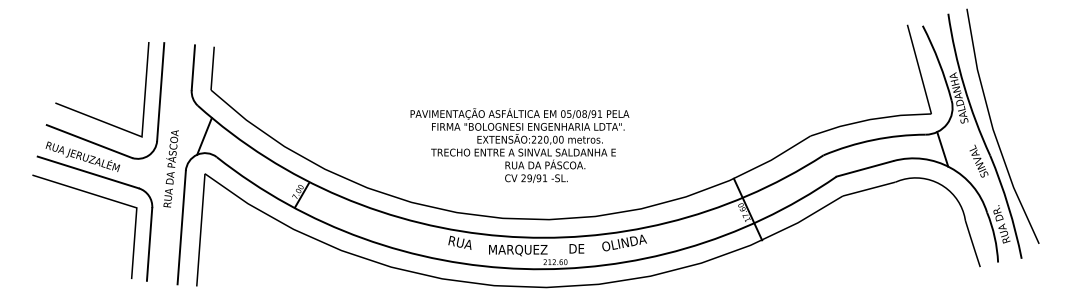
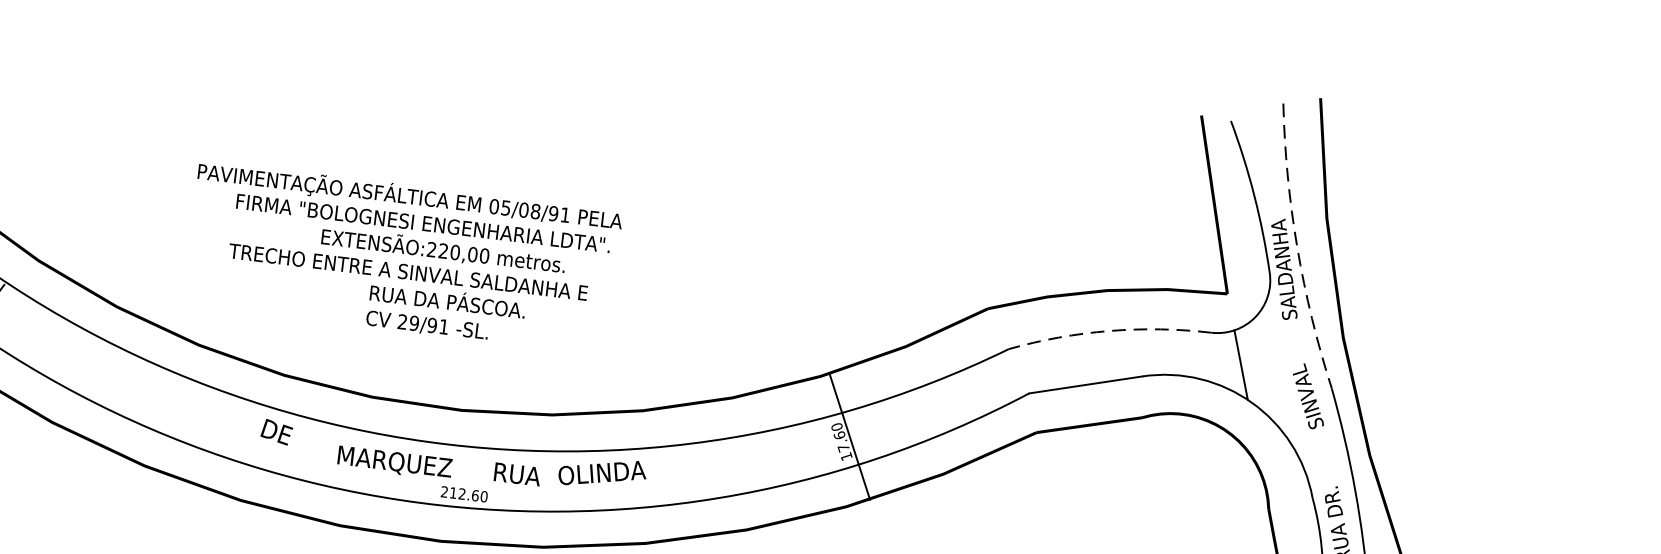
arc: (964, 86) -> (1297, 248), solid -> dashed
arc: (873, 140) -> (1108, 331), solid -> dashed
text: (519, 145) -> (402, 257), moved
text: (460, 243) -> (284, 436), RUA -> DE
text: (581, 248) -> (517, 473), DE -> RUA

